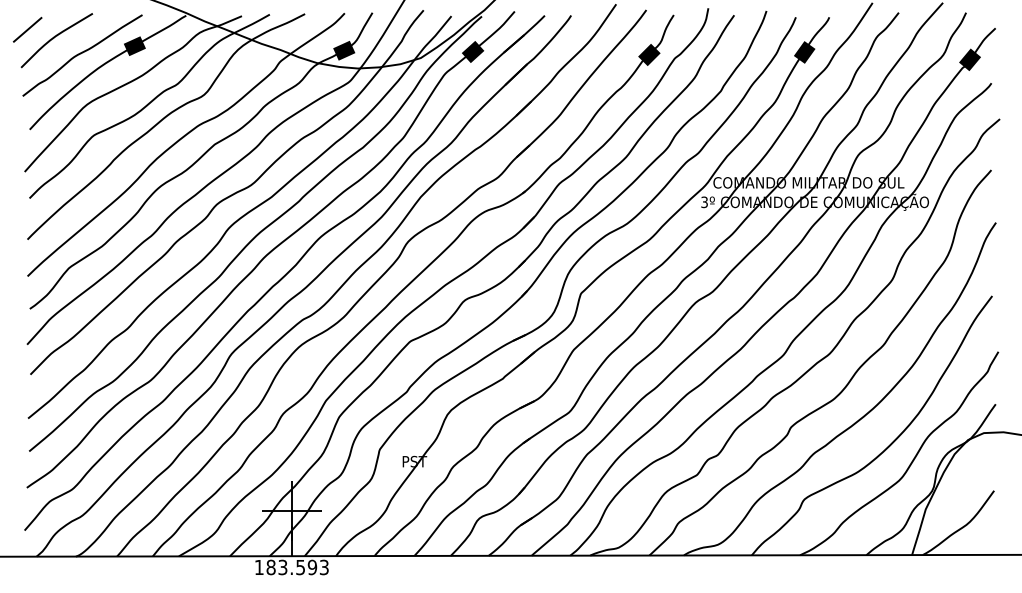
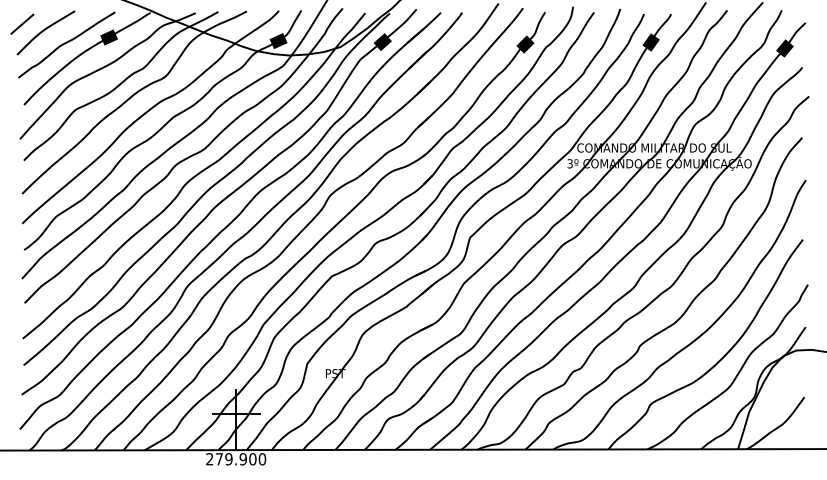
text: (291, 567) -> (235, 459), 183.593 -> 279.900

